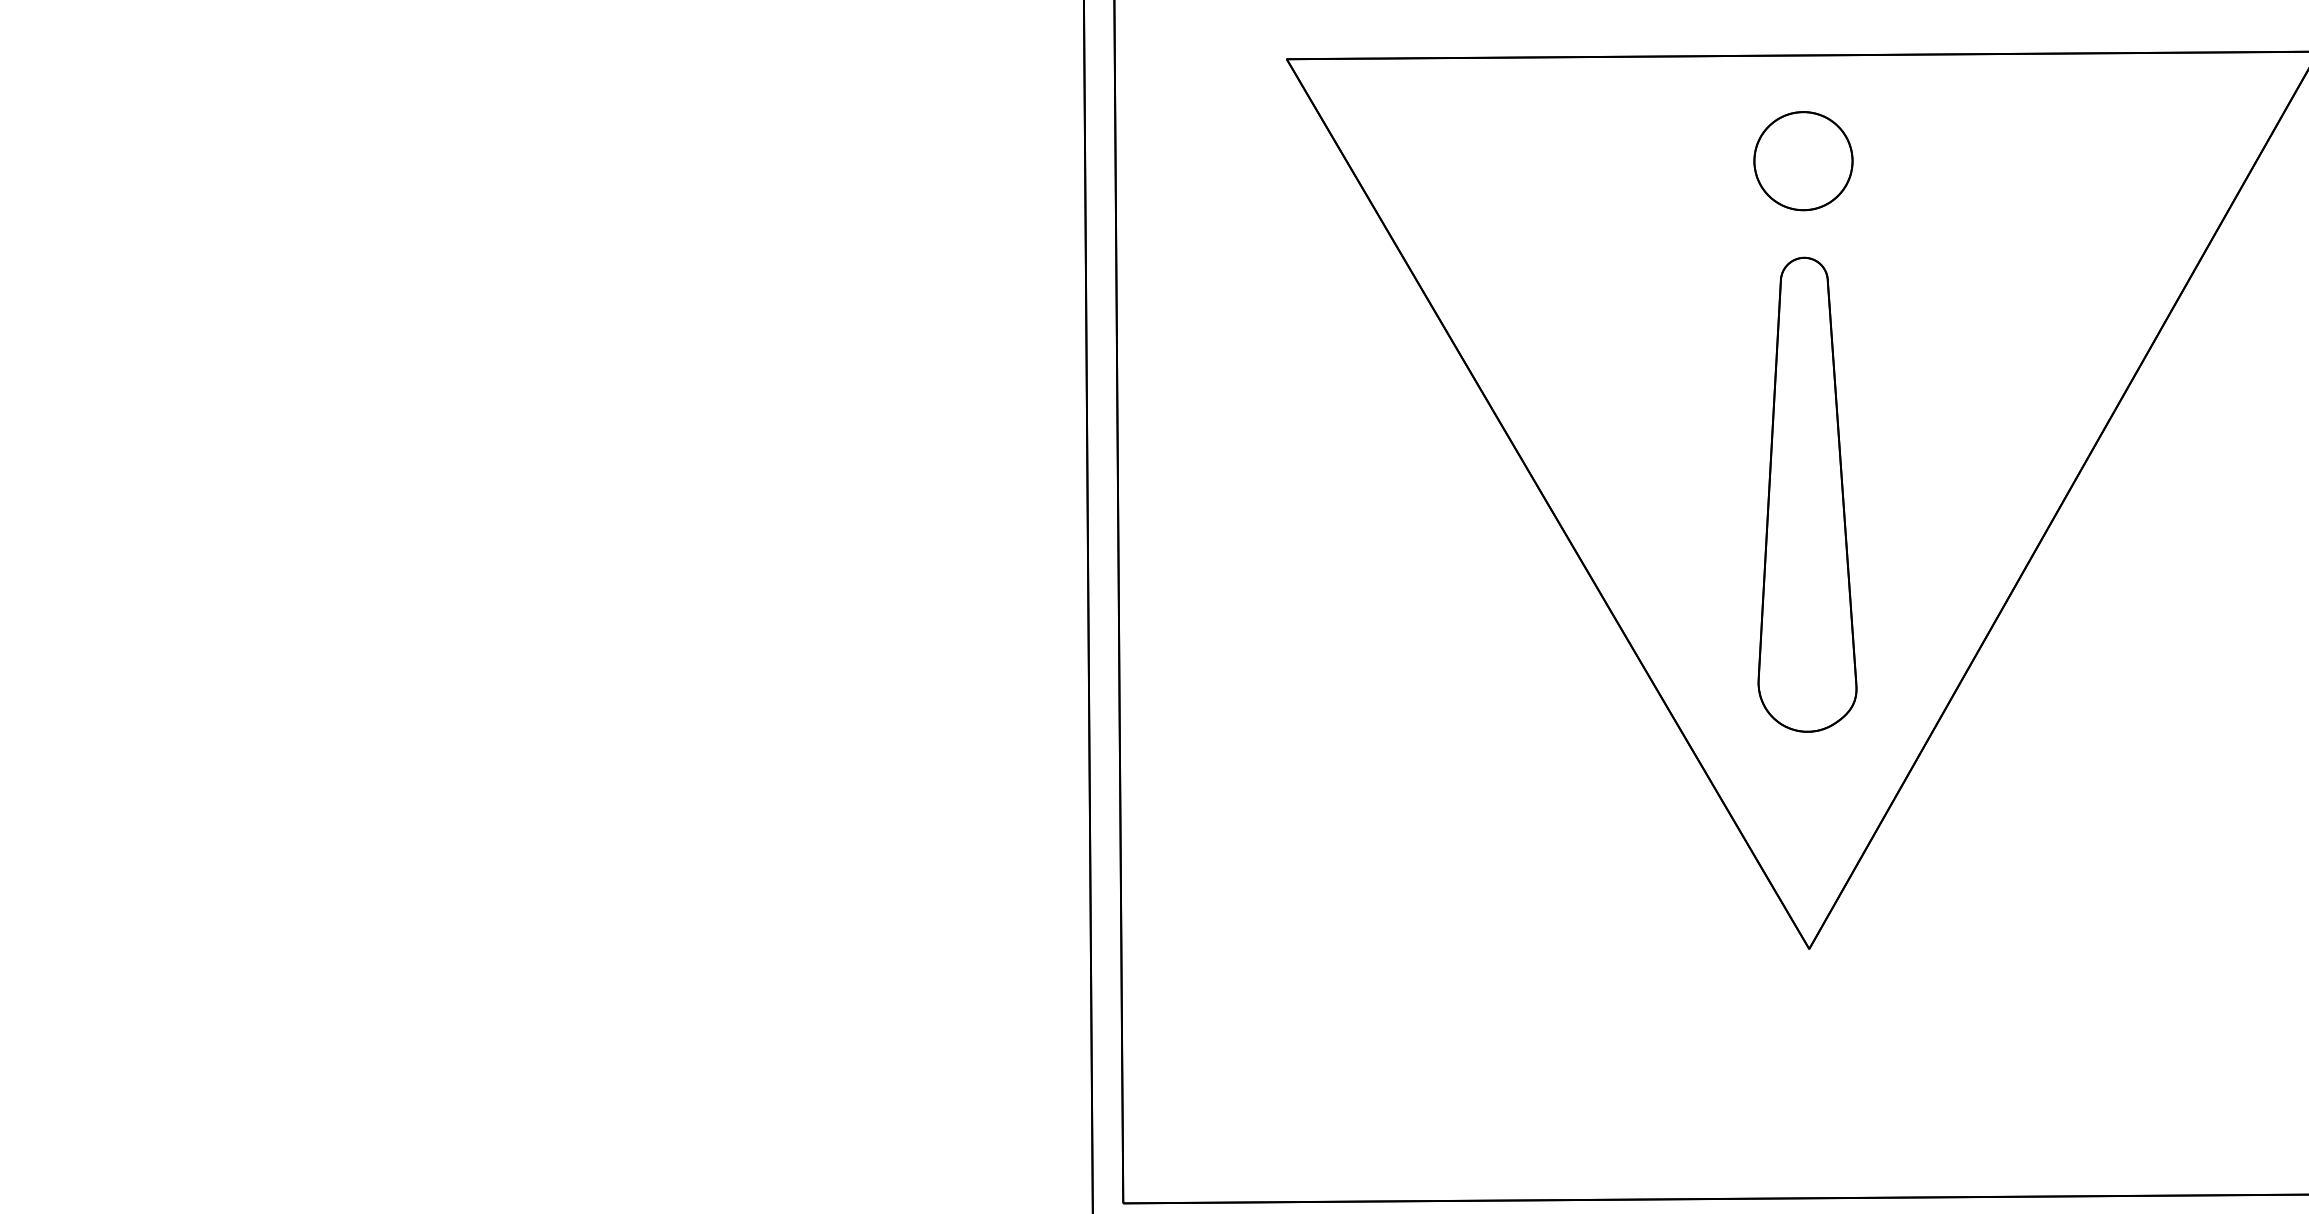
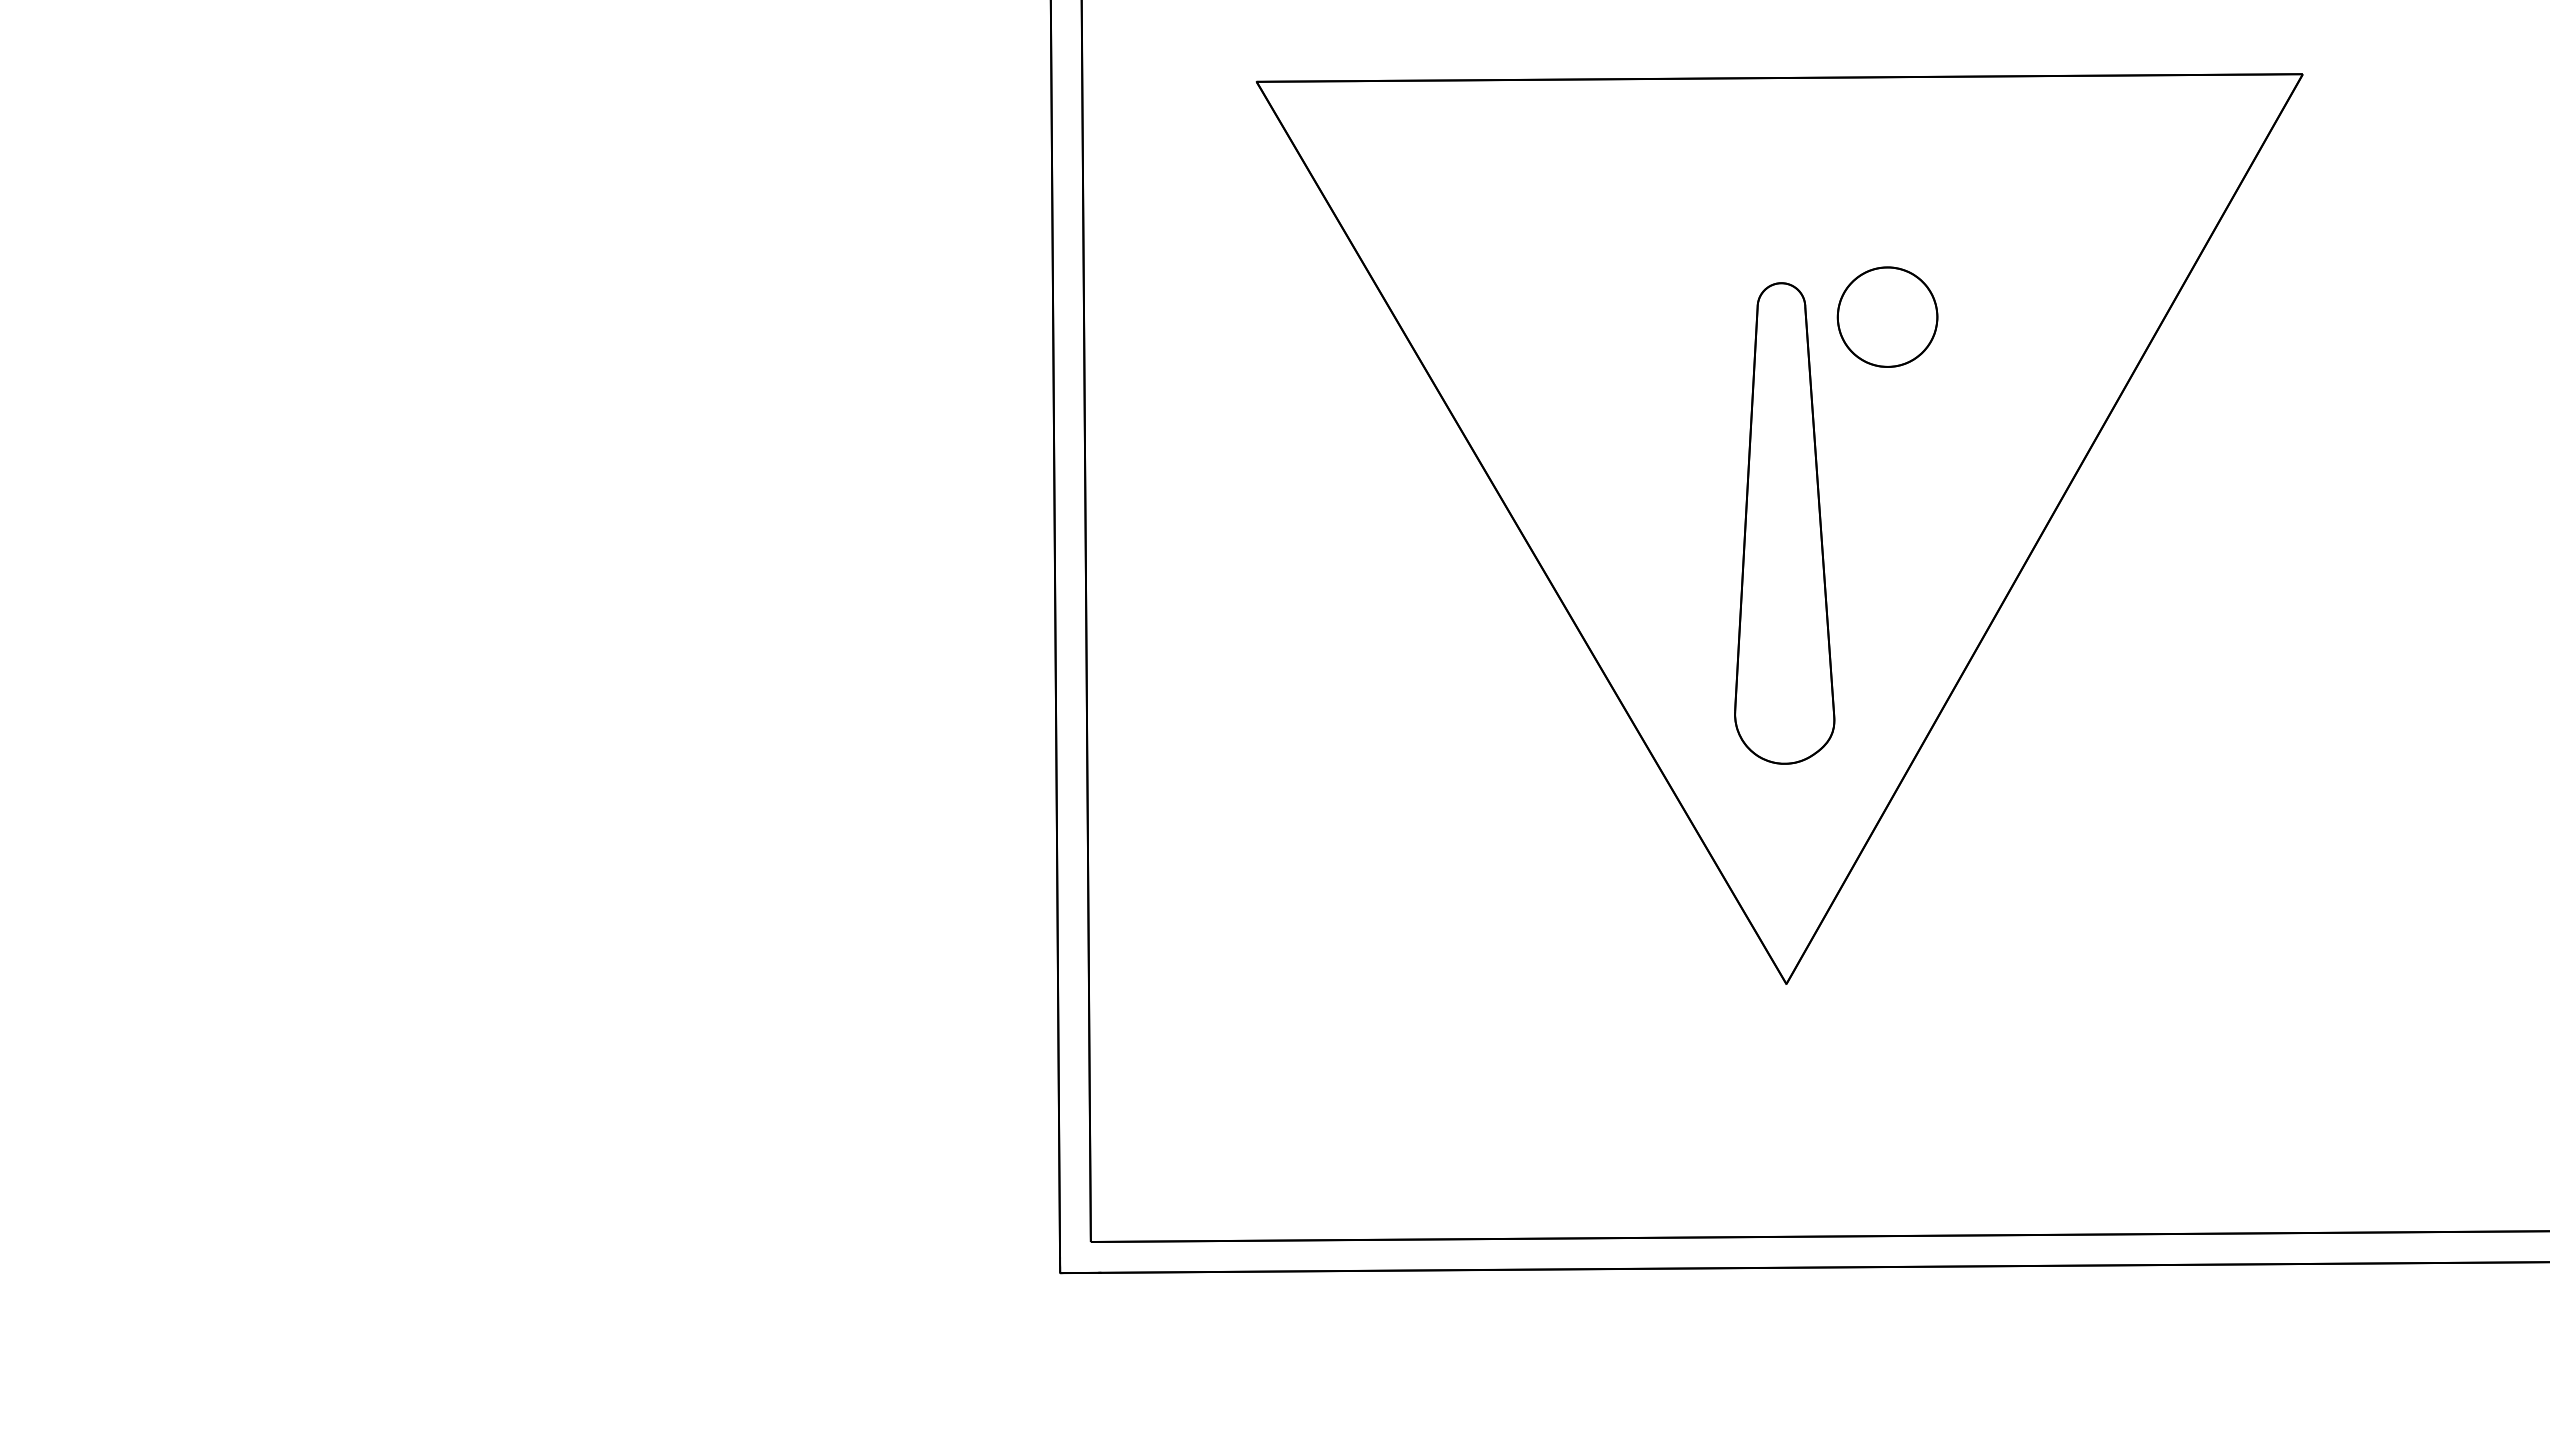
part: (1803, 160) -> (1887, 316), moved

